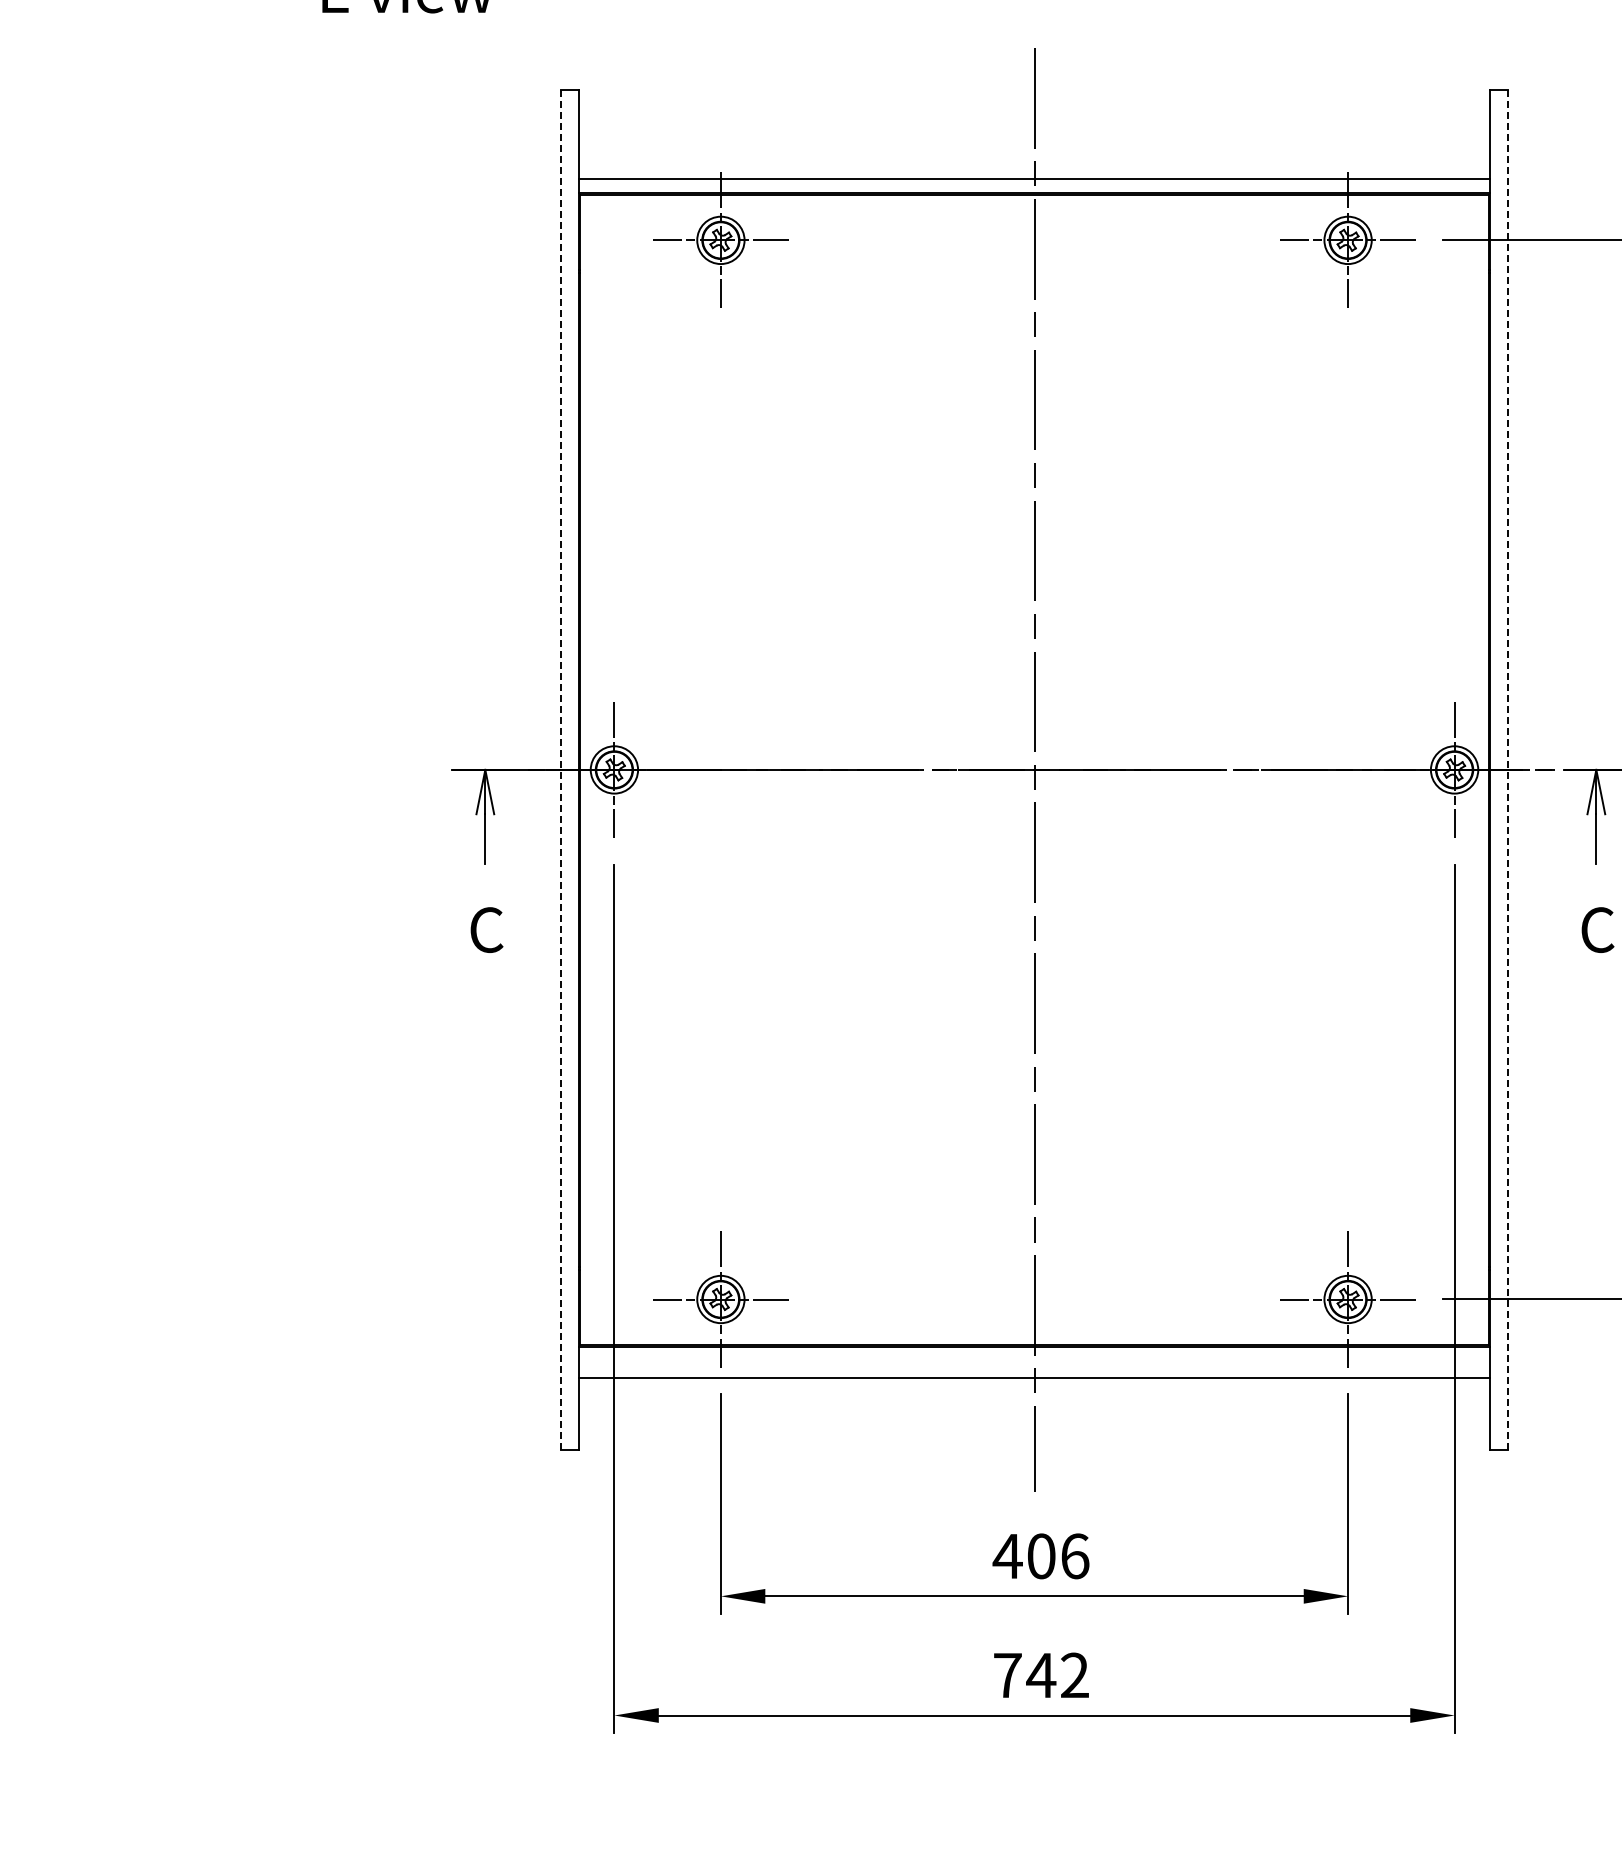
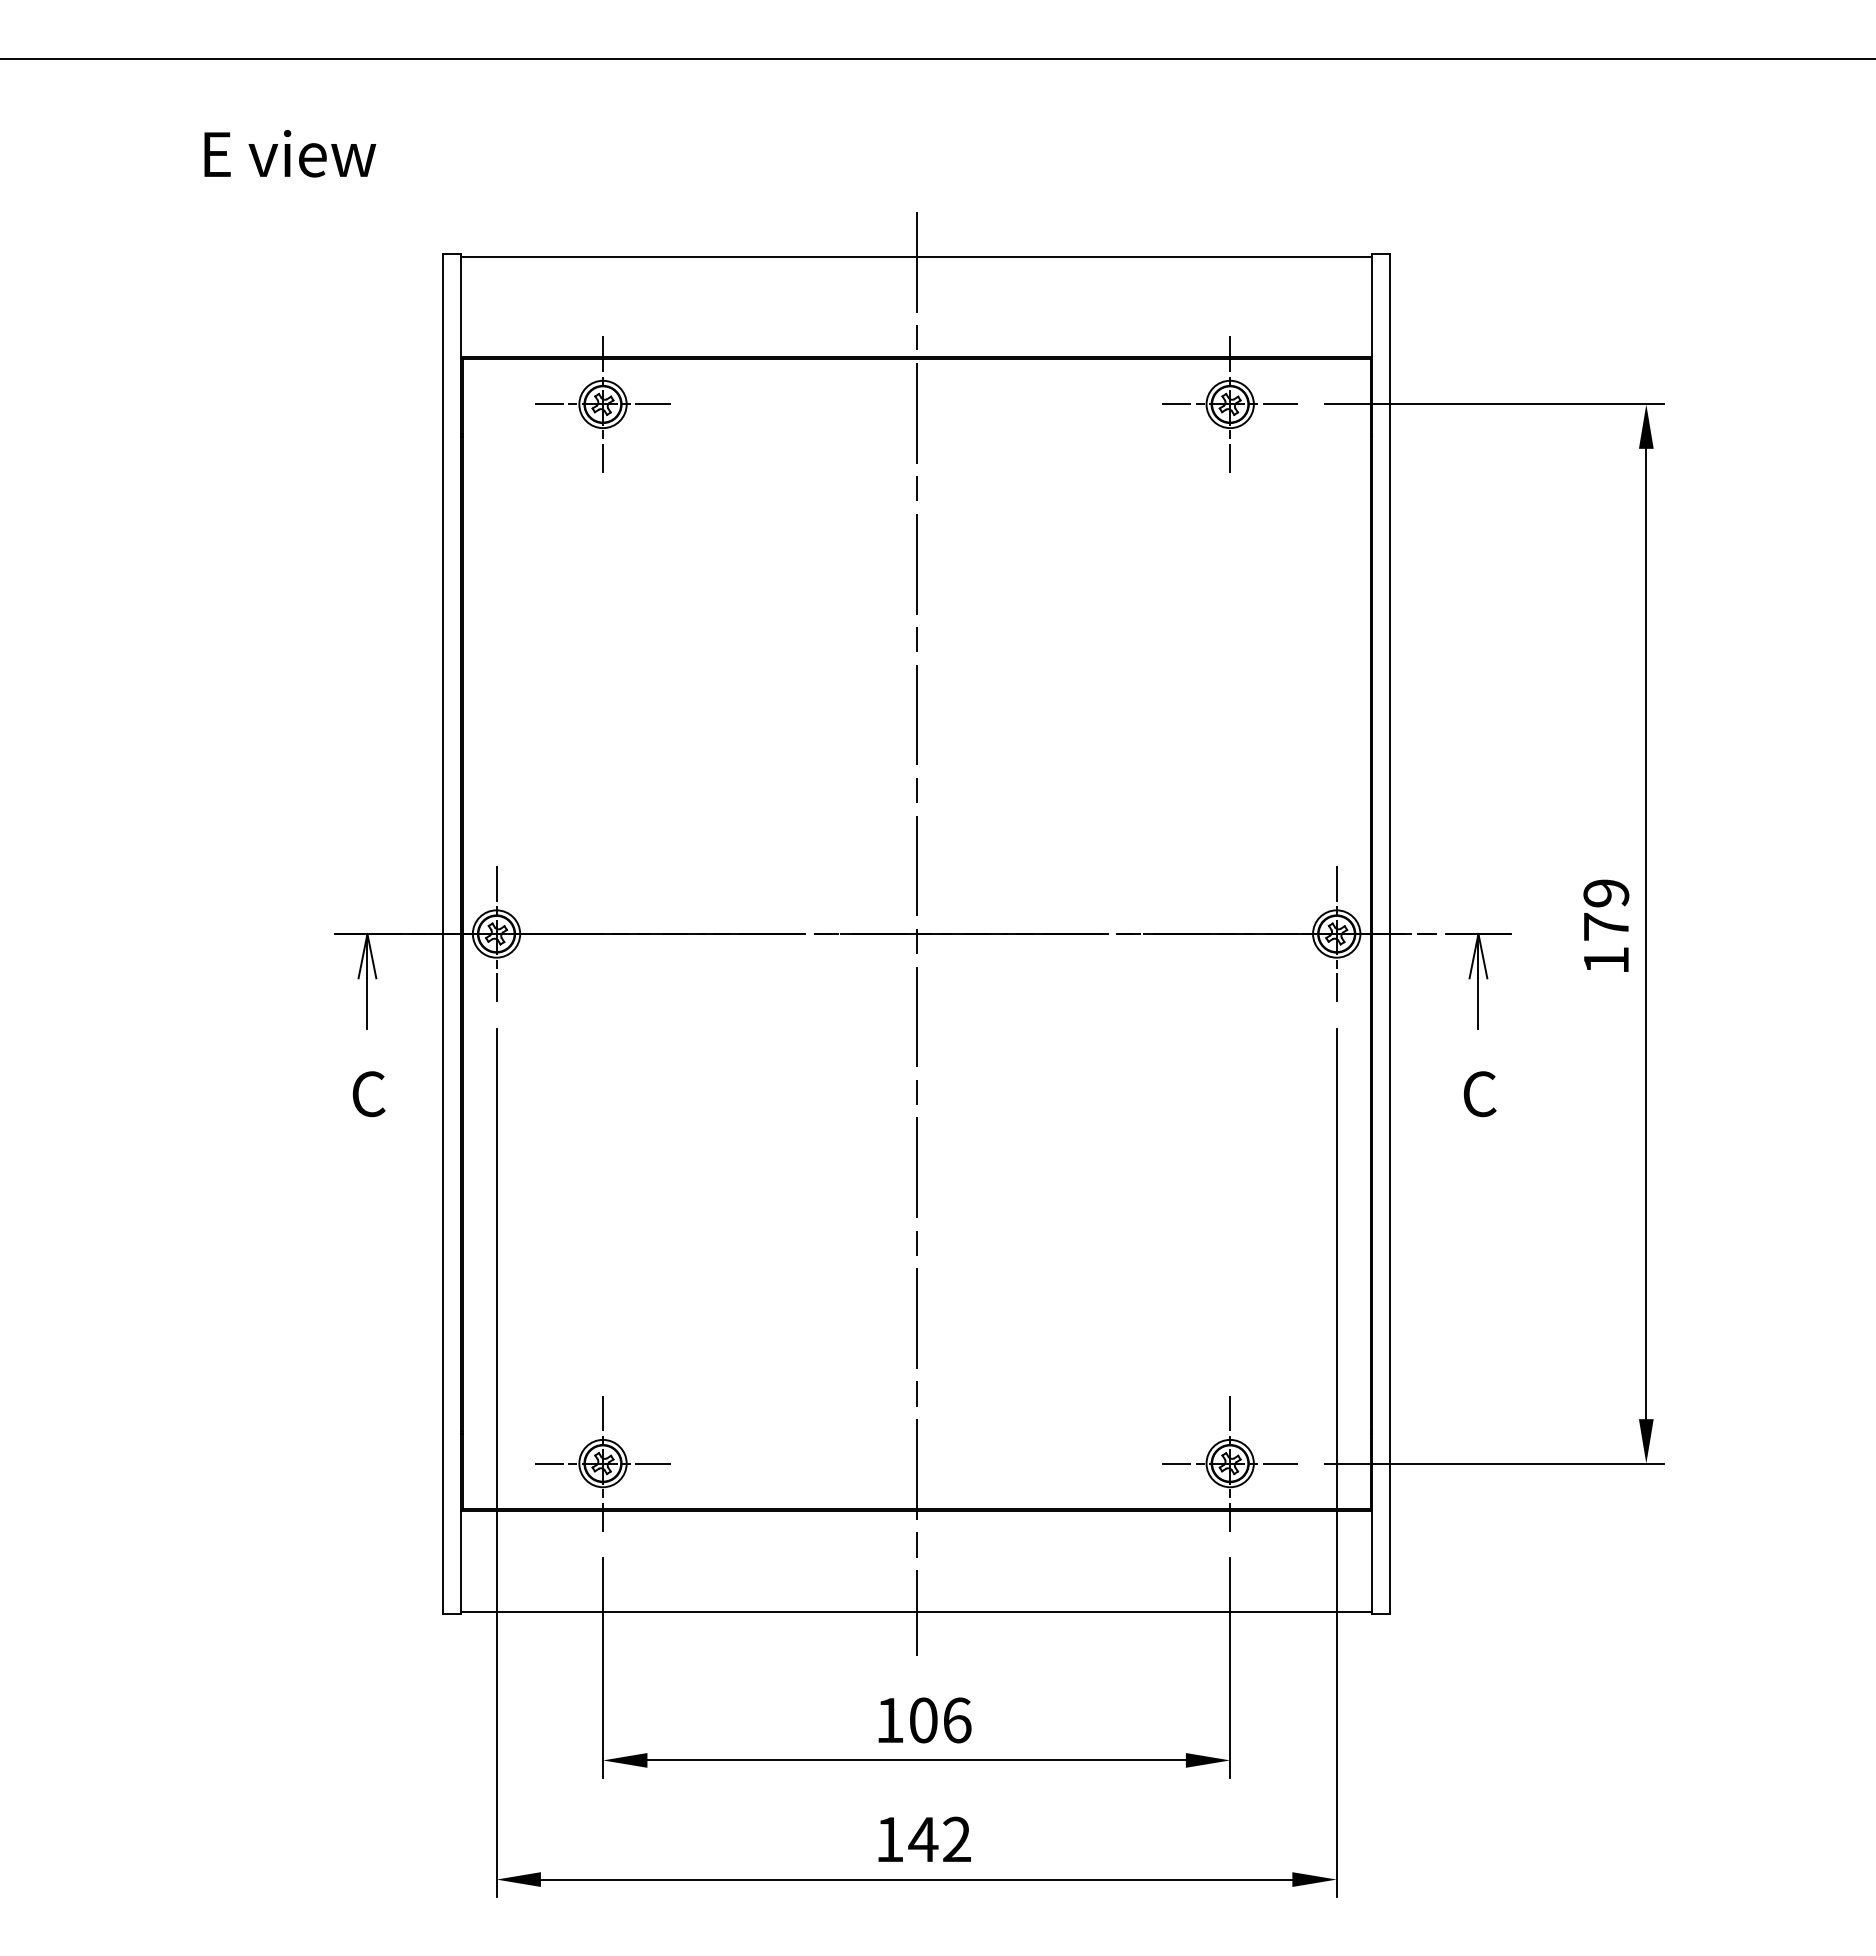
line: (1034, 179) -> (916, 256), moved
line: (561, 769) -> (443, 933), dashed -> solid
line: (1507, 770) -> (1389, 934), dashed -> solid
line: (1034, 1378) -> (916, 1611), moved
text: (1007, 1556) -> (889, 1720), 406 -> 106
text: (1007, 1675) -> (889, 1839), 742 -> 142

